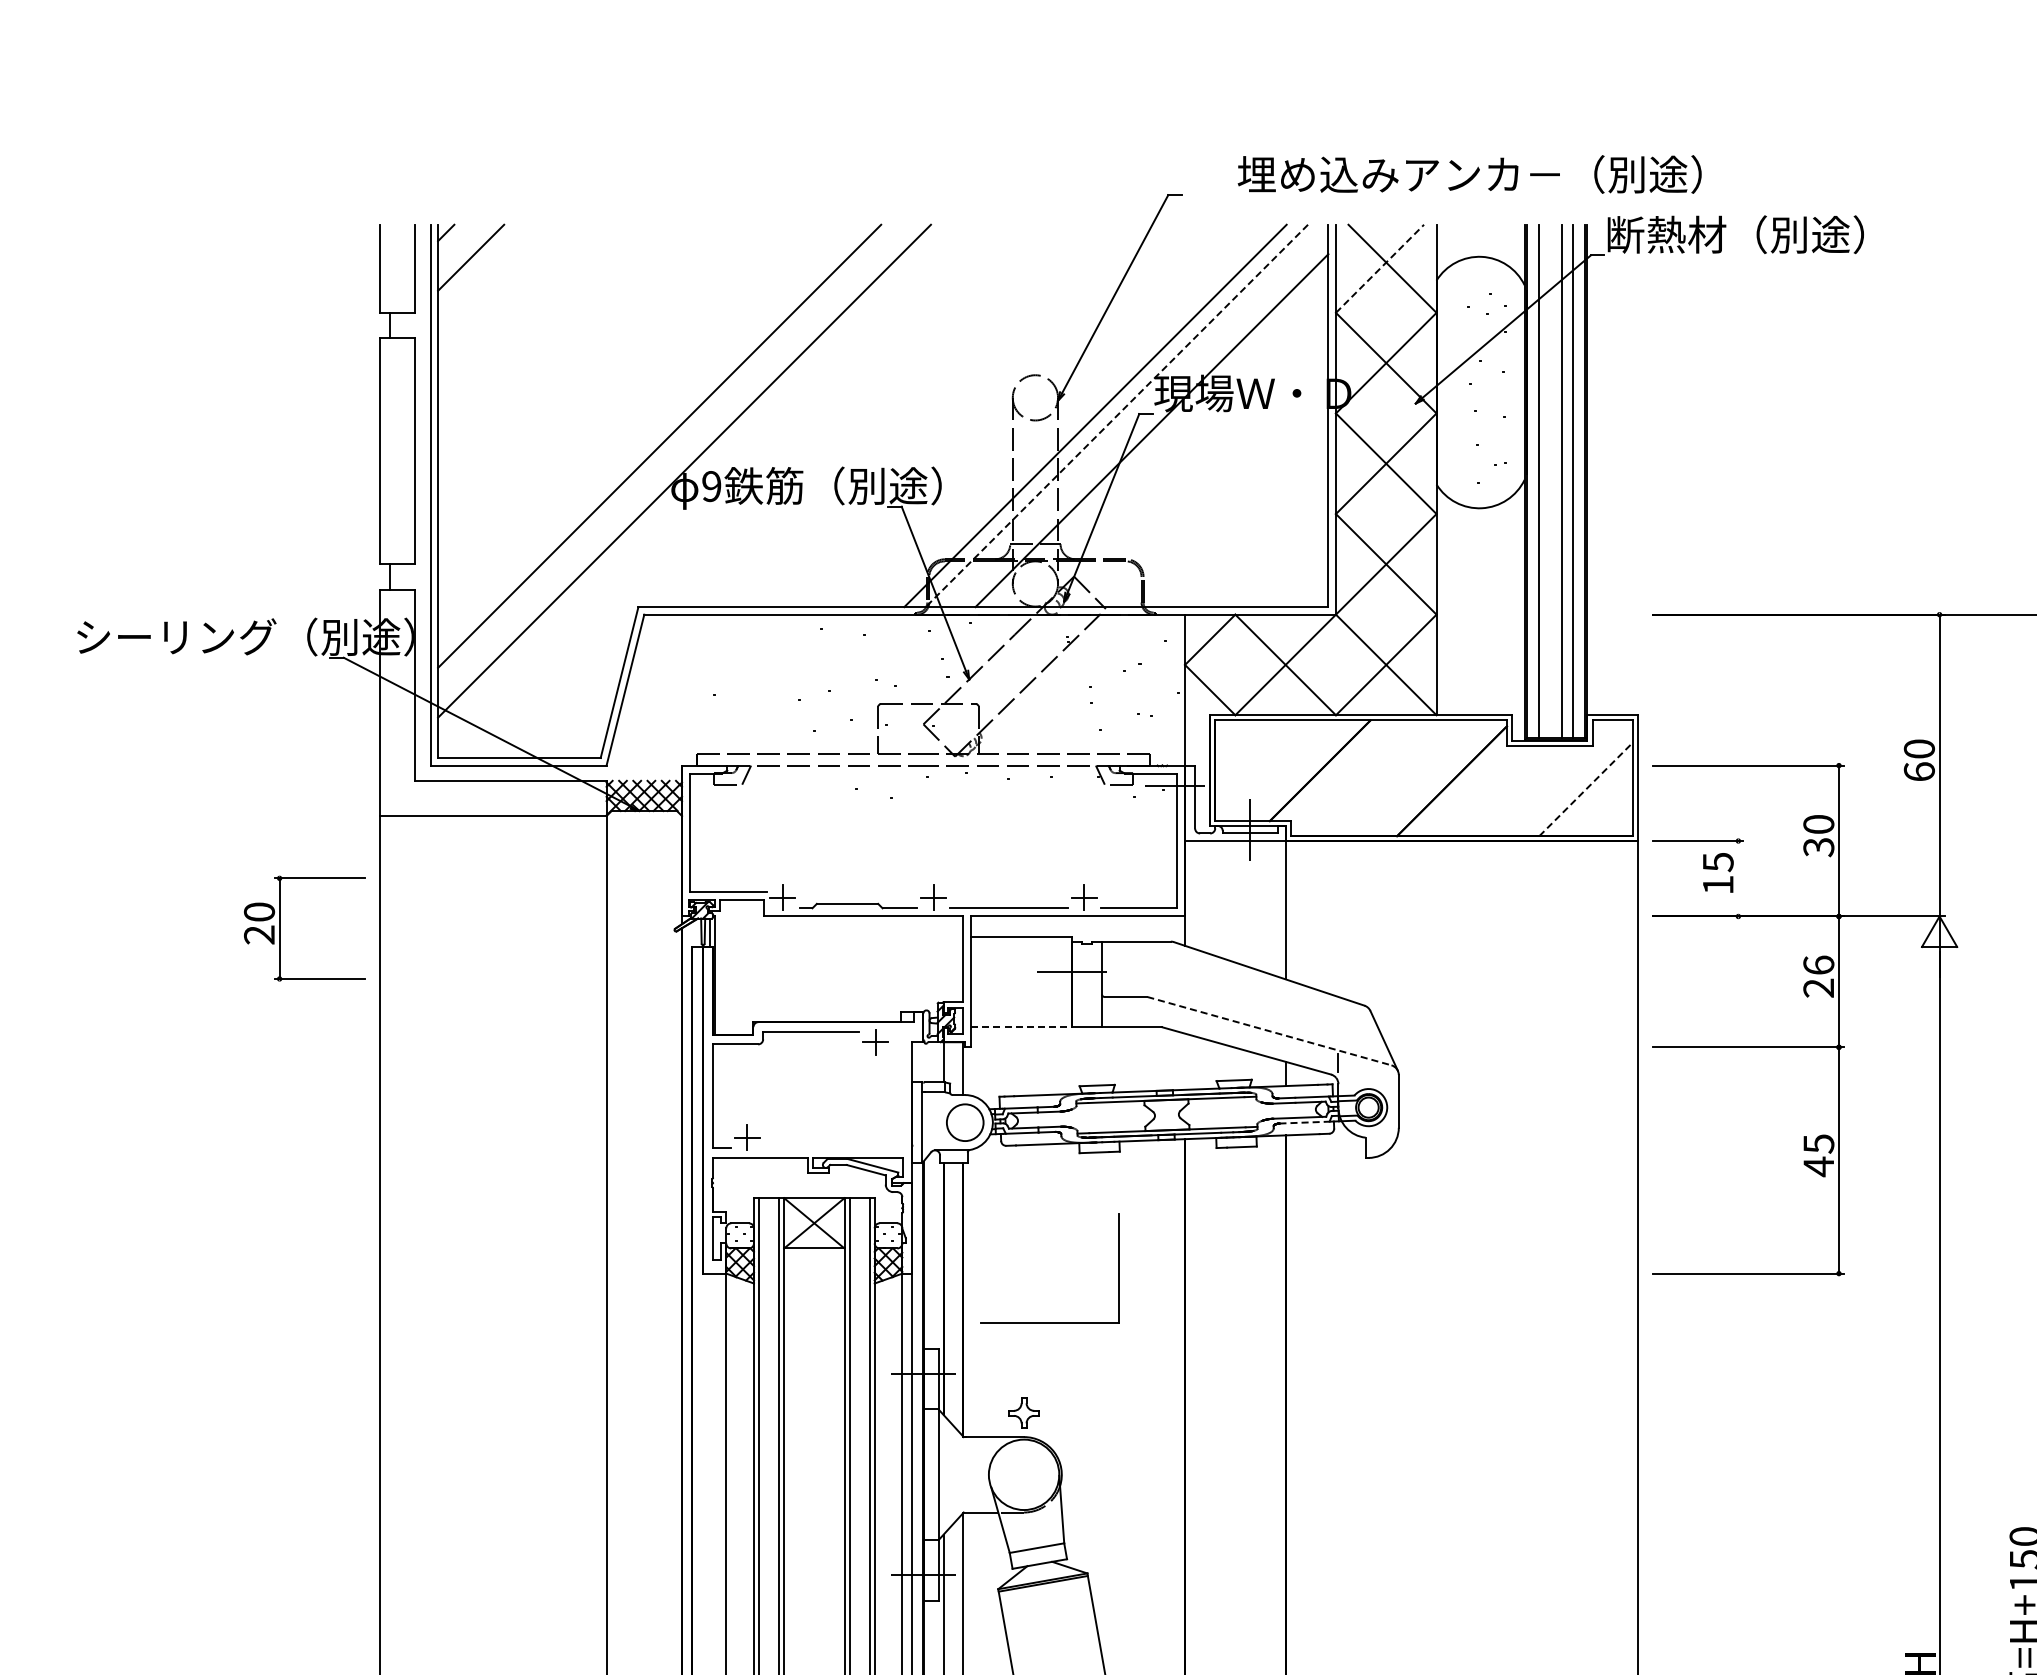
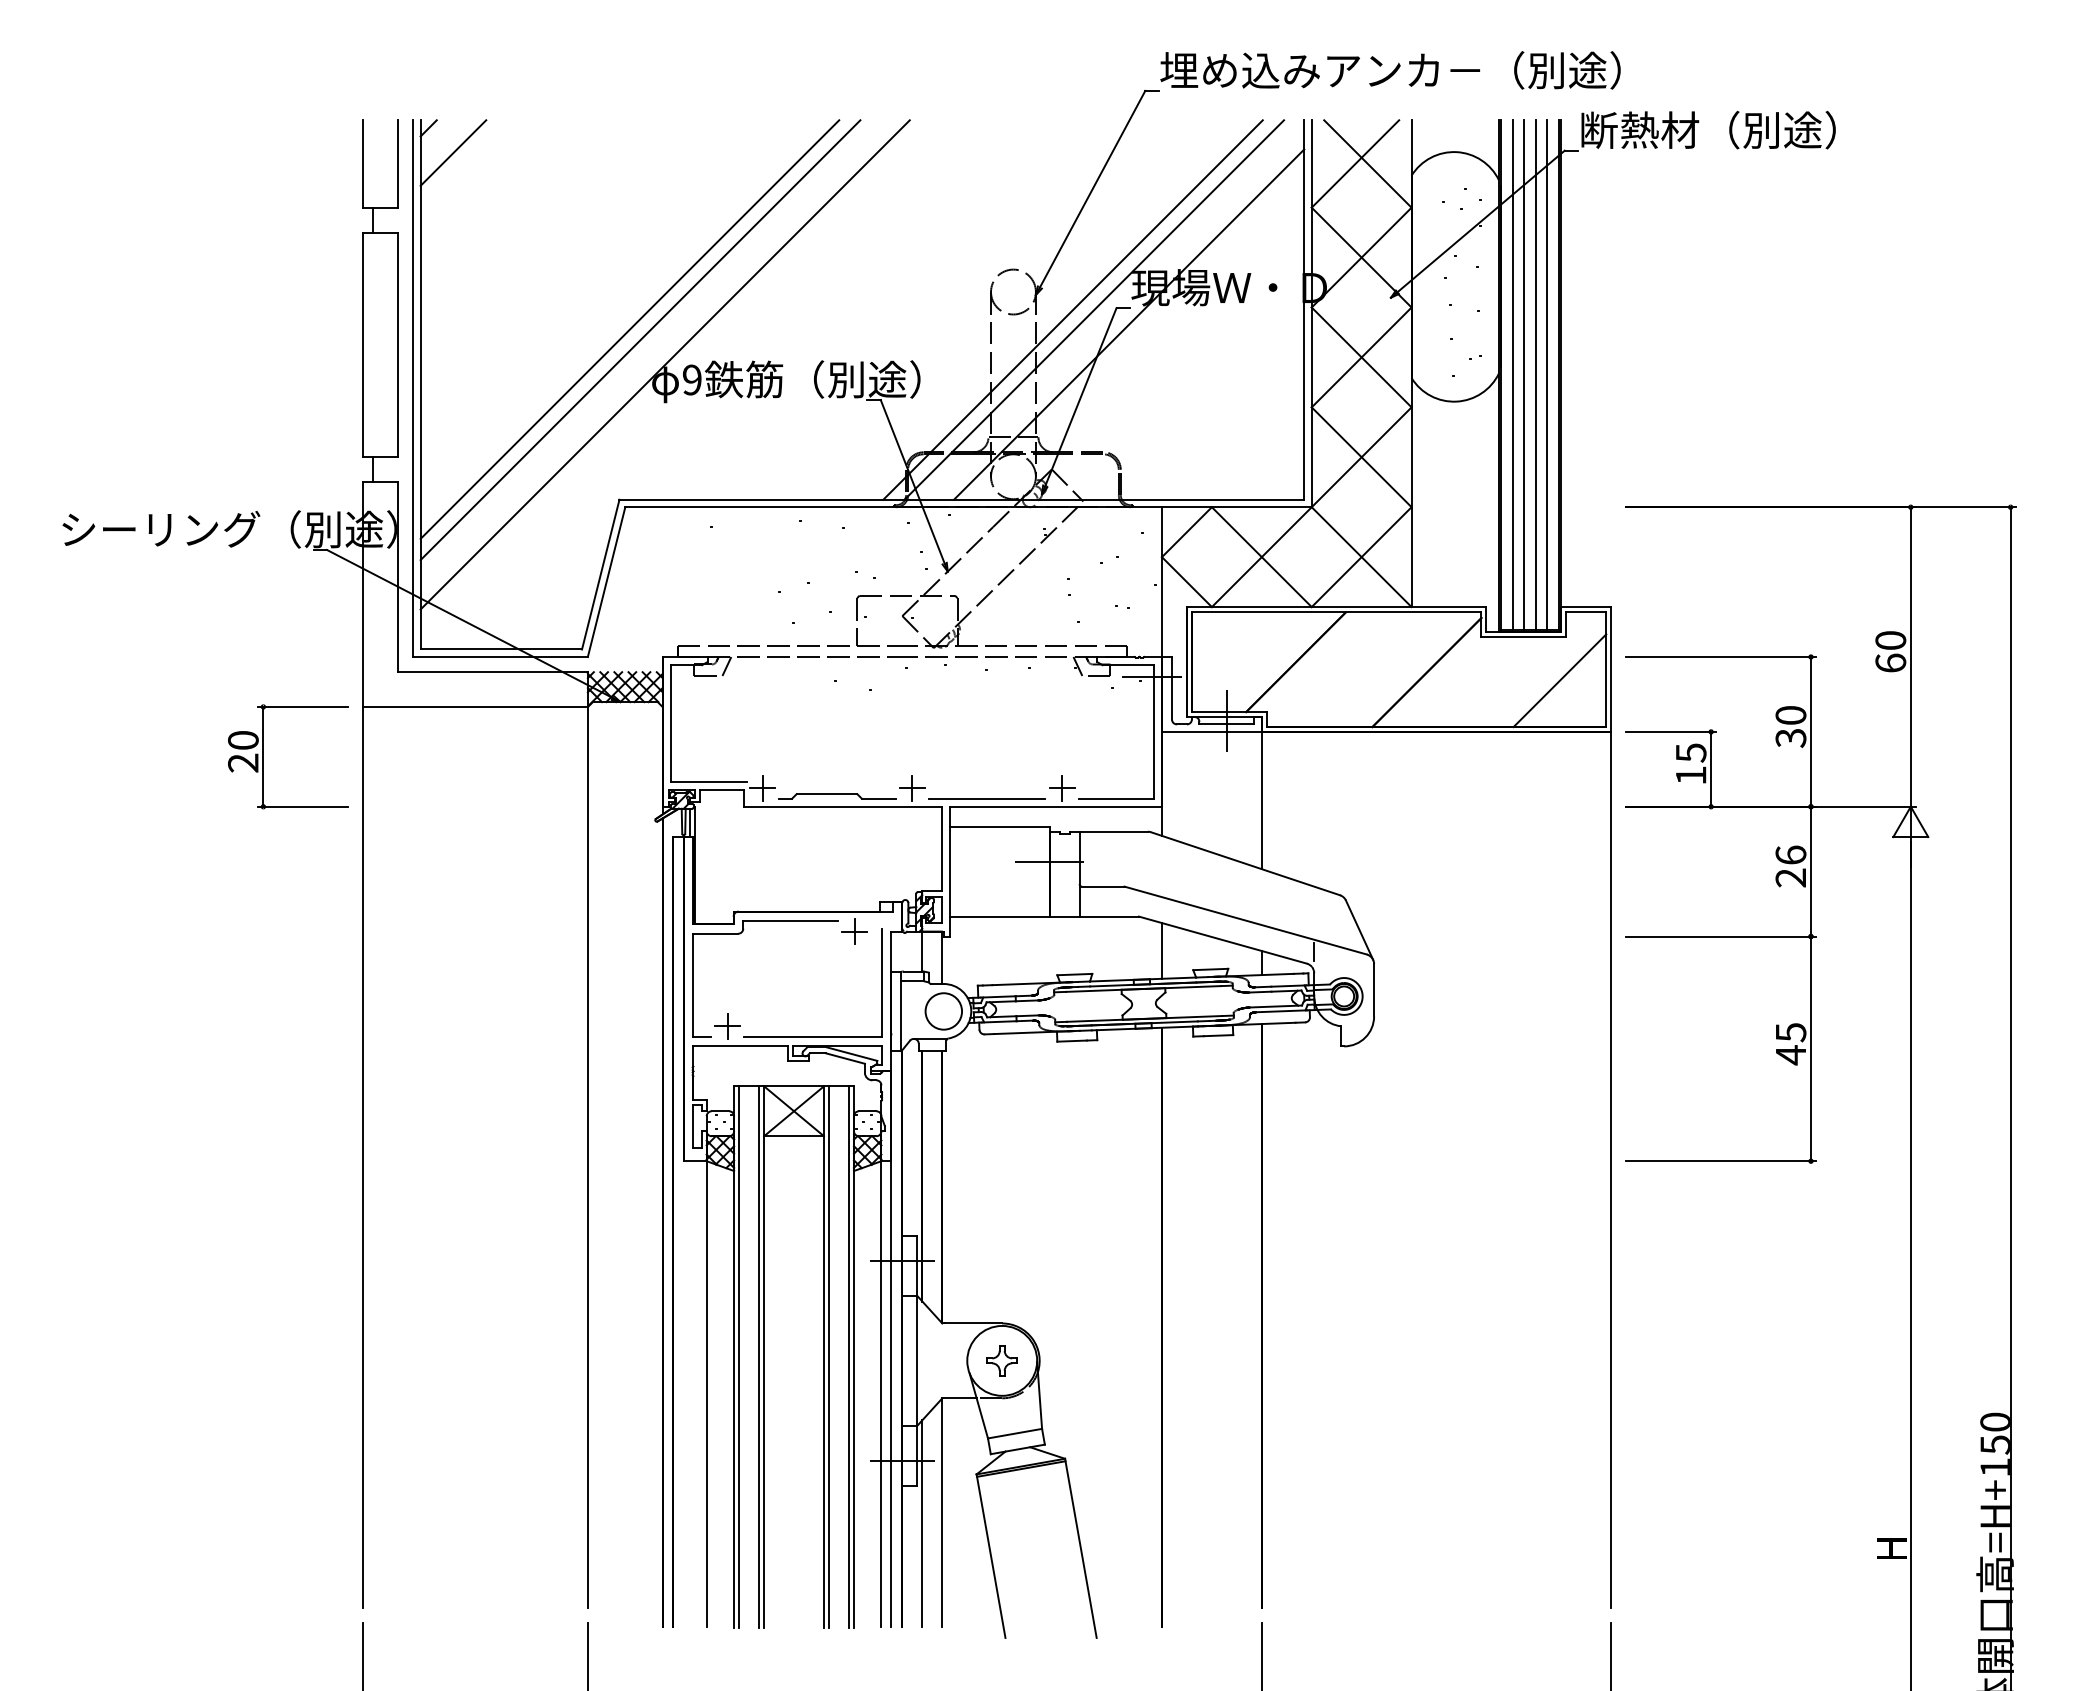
text: (1469, 174) -> (1390, 70), moved
line: (1380, 268) -> (1355, 163), dashed -> solid
line: (1116, 416) -> (1093, 310), dashed -> solid
line: (648, 435) -> (629, 329), added
line: (1550, 480) -> (1524, 374), added
line: (1585, 789) -> (1559, 680), dashed -> solid
line: (1738, 877) -> (1711, 768), added
part: (279, 928) -> (263, 756), moved
line: (1021, 1027) -> (999, 916), dashed -> solid
line: (1269, 1031) -> (1245, 920), dashed -> solid
line: (1184, 1061) -> (1161, 950), added
line: (1305, 1122) -> (1281, 1011), dashed -> solid
part: (1049, 1322) -> (812, 1036), moved
part: (1023, 1412) -> (1001, 1360), moved

